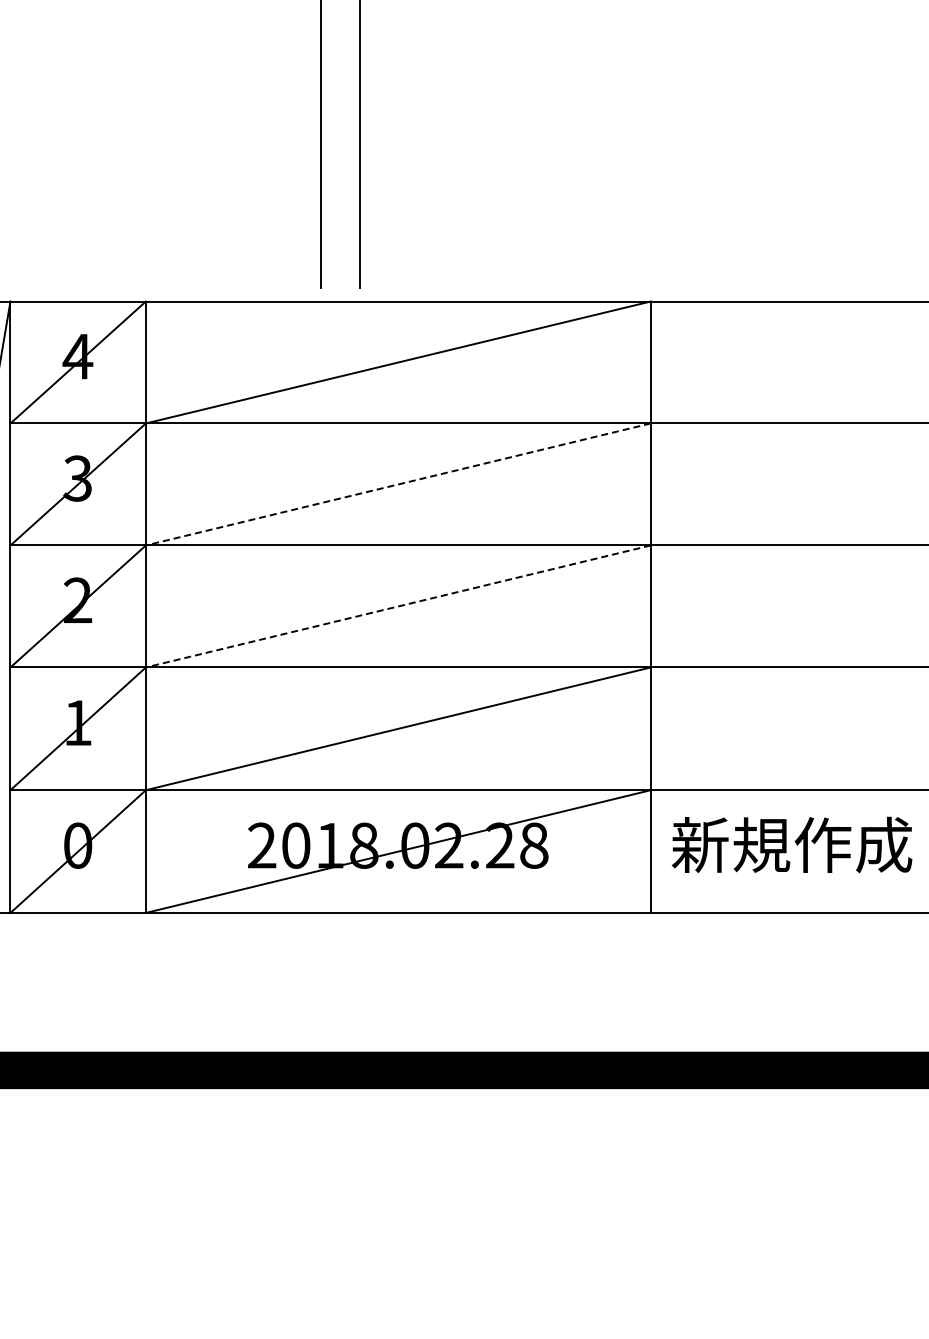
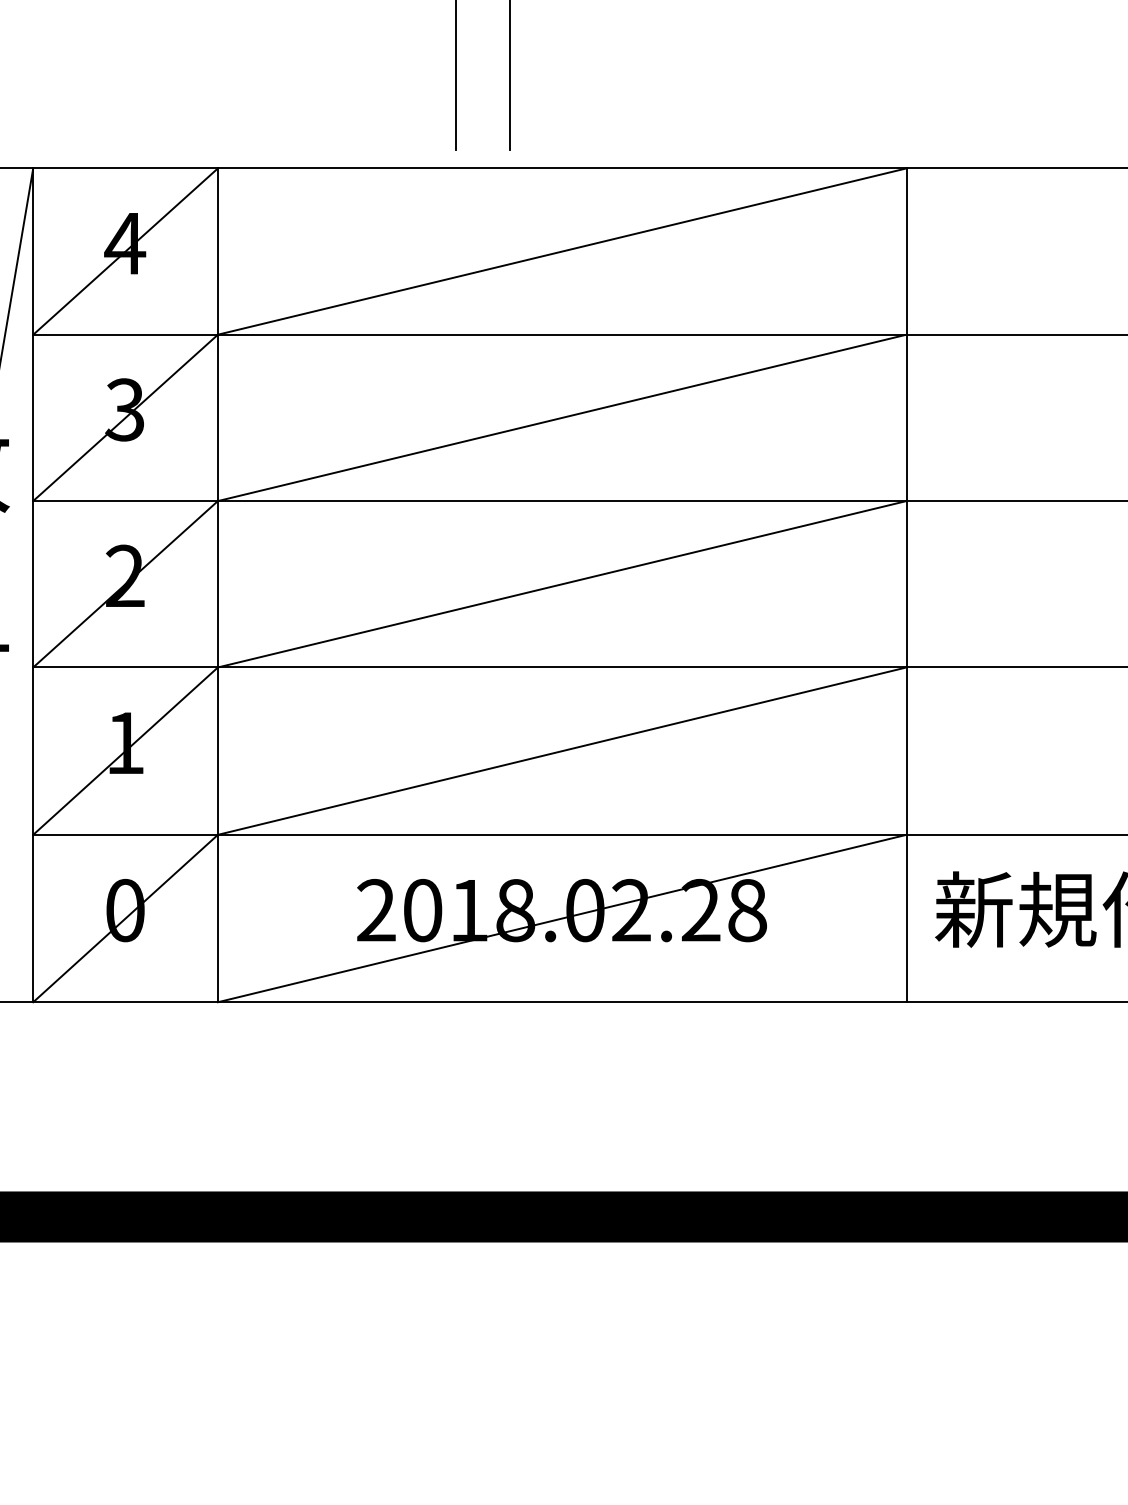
line: (398, 484) -> (562, 417), dashed -> solid
line: (398, 606) -> (562, 584), dashed -> solid

